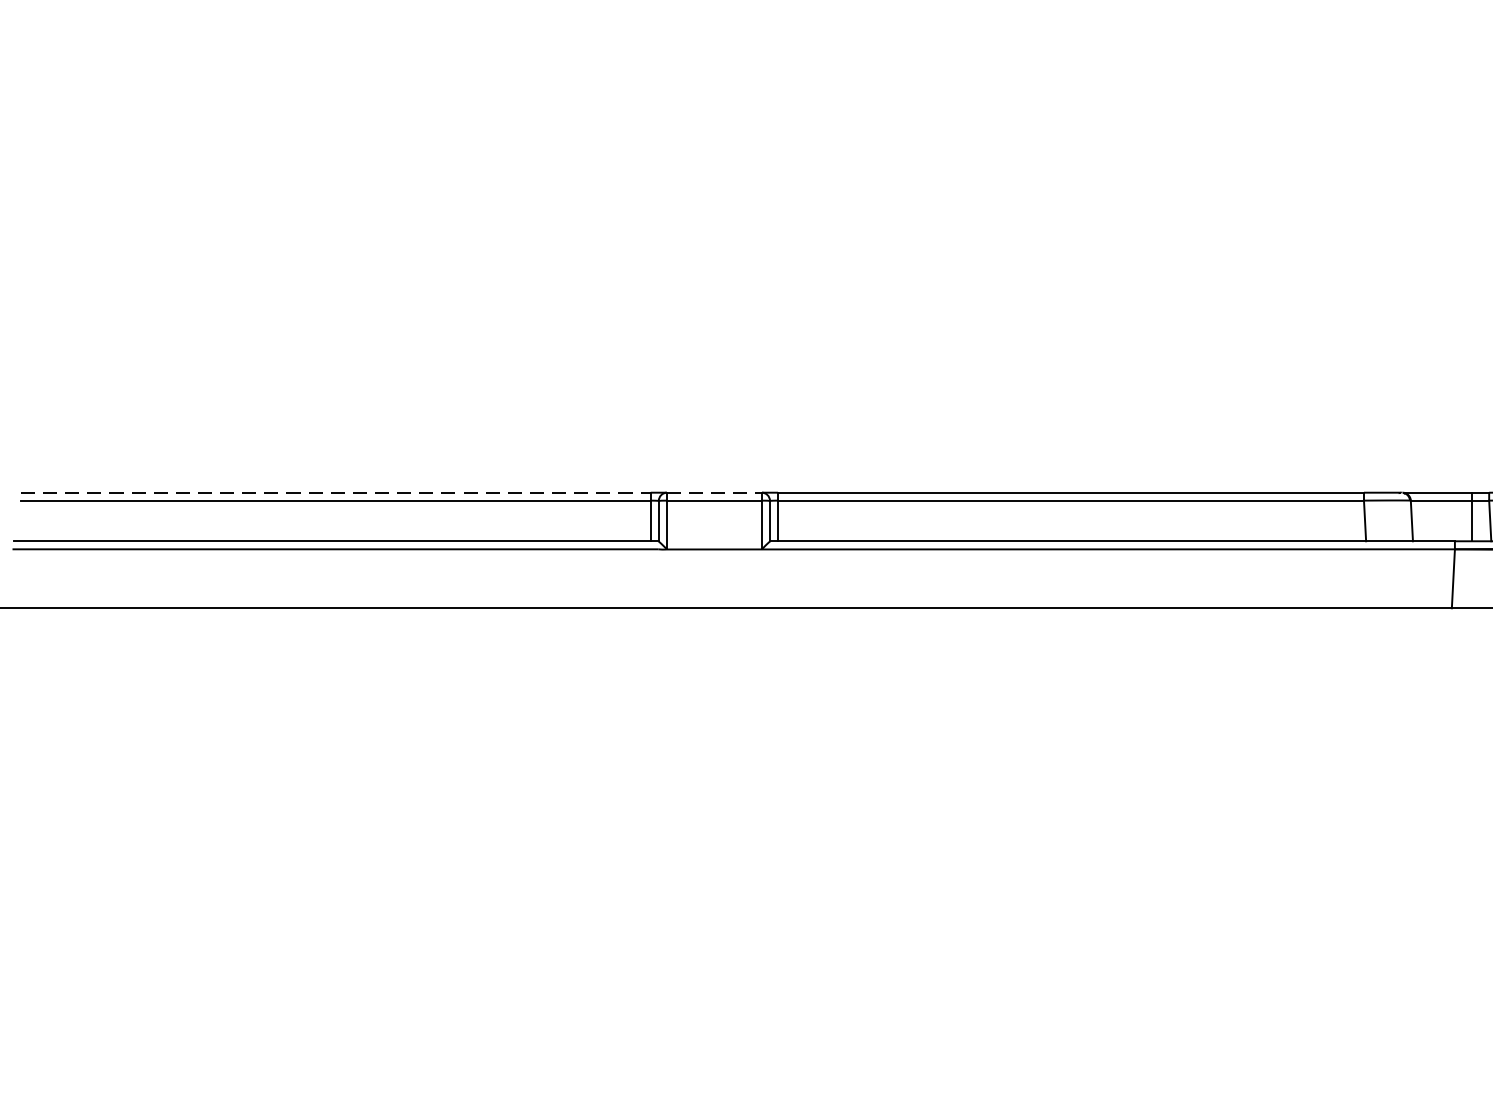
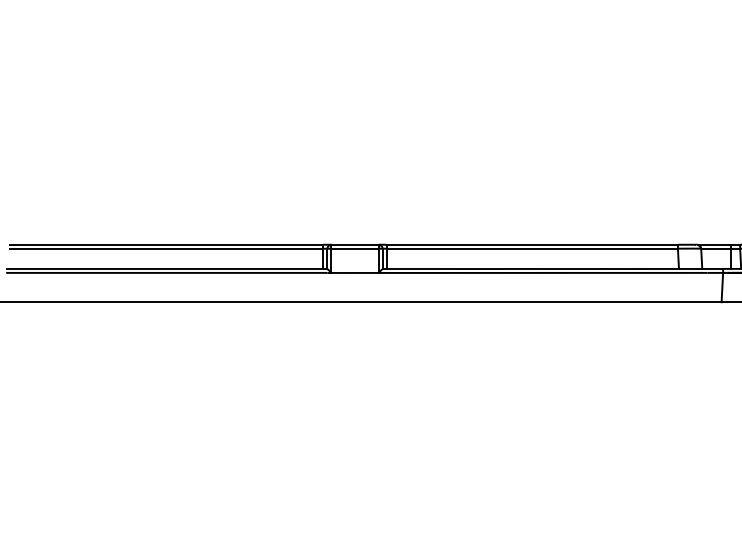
line: (335, 492) -> (166, 244), dashed -> solid
line: (715, 492) -> (355, 244), dashed -> solid

